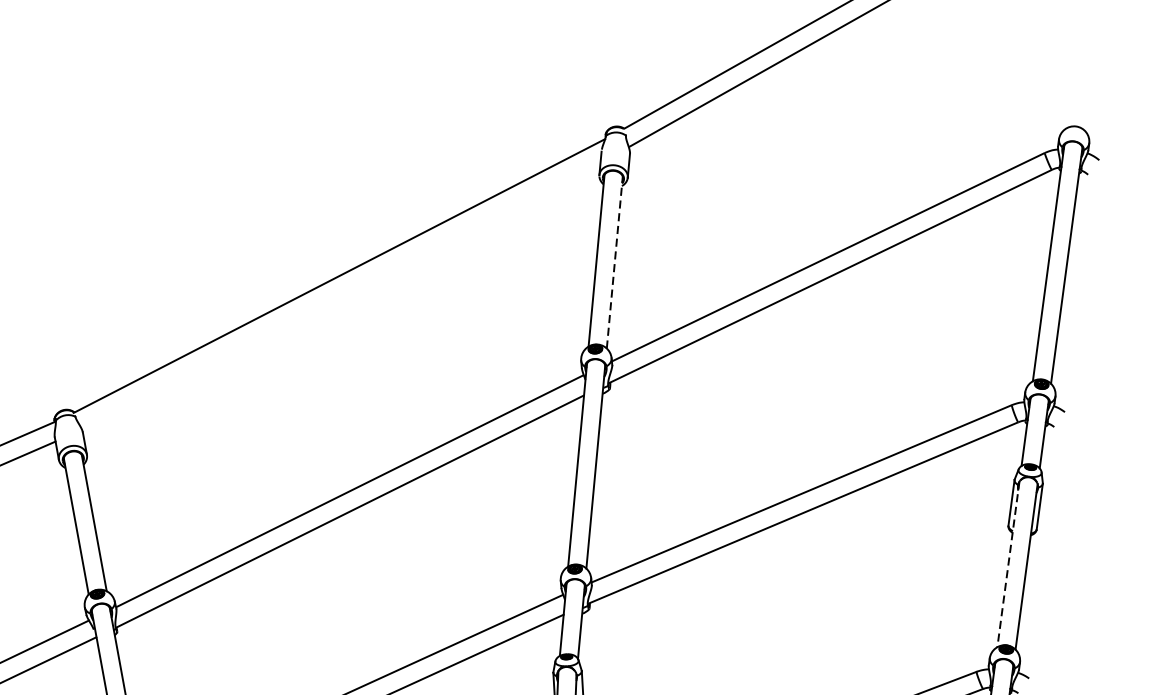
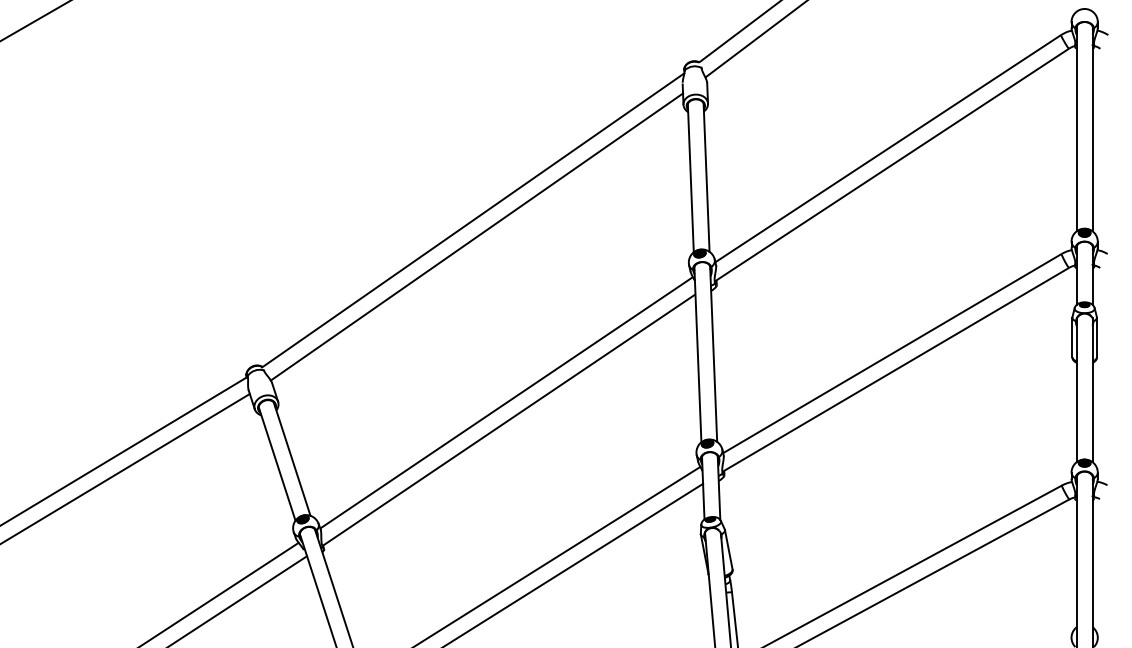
line: (614, 261) -> (706, 176), dashed -> solid
line: (340, 295) -> (476, 236), added
line: (1008, 564) -> (1076, 390), dashed -> solid

